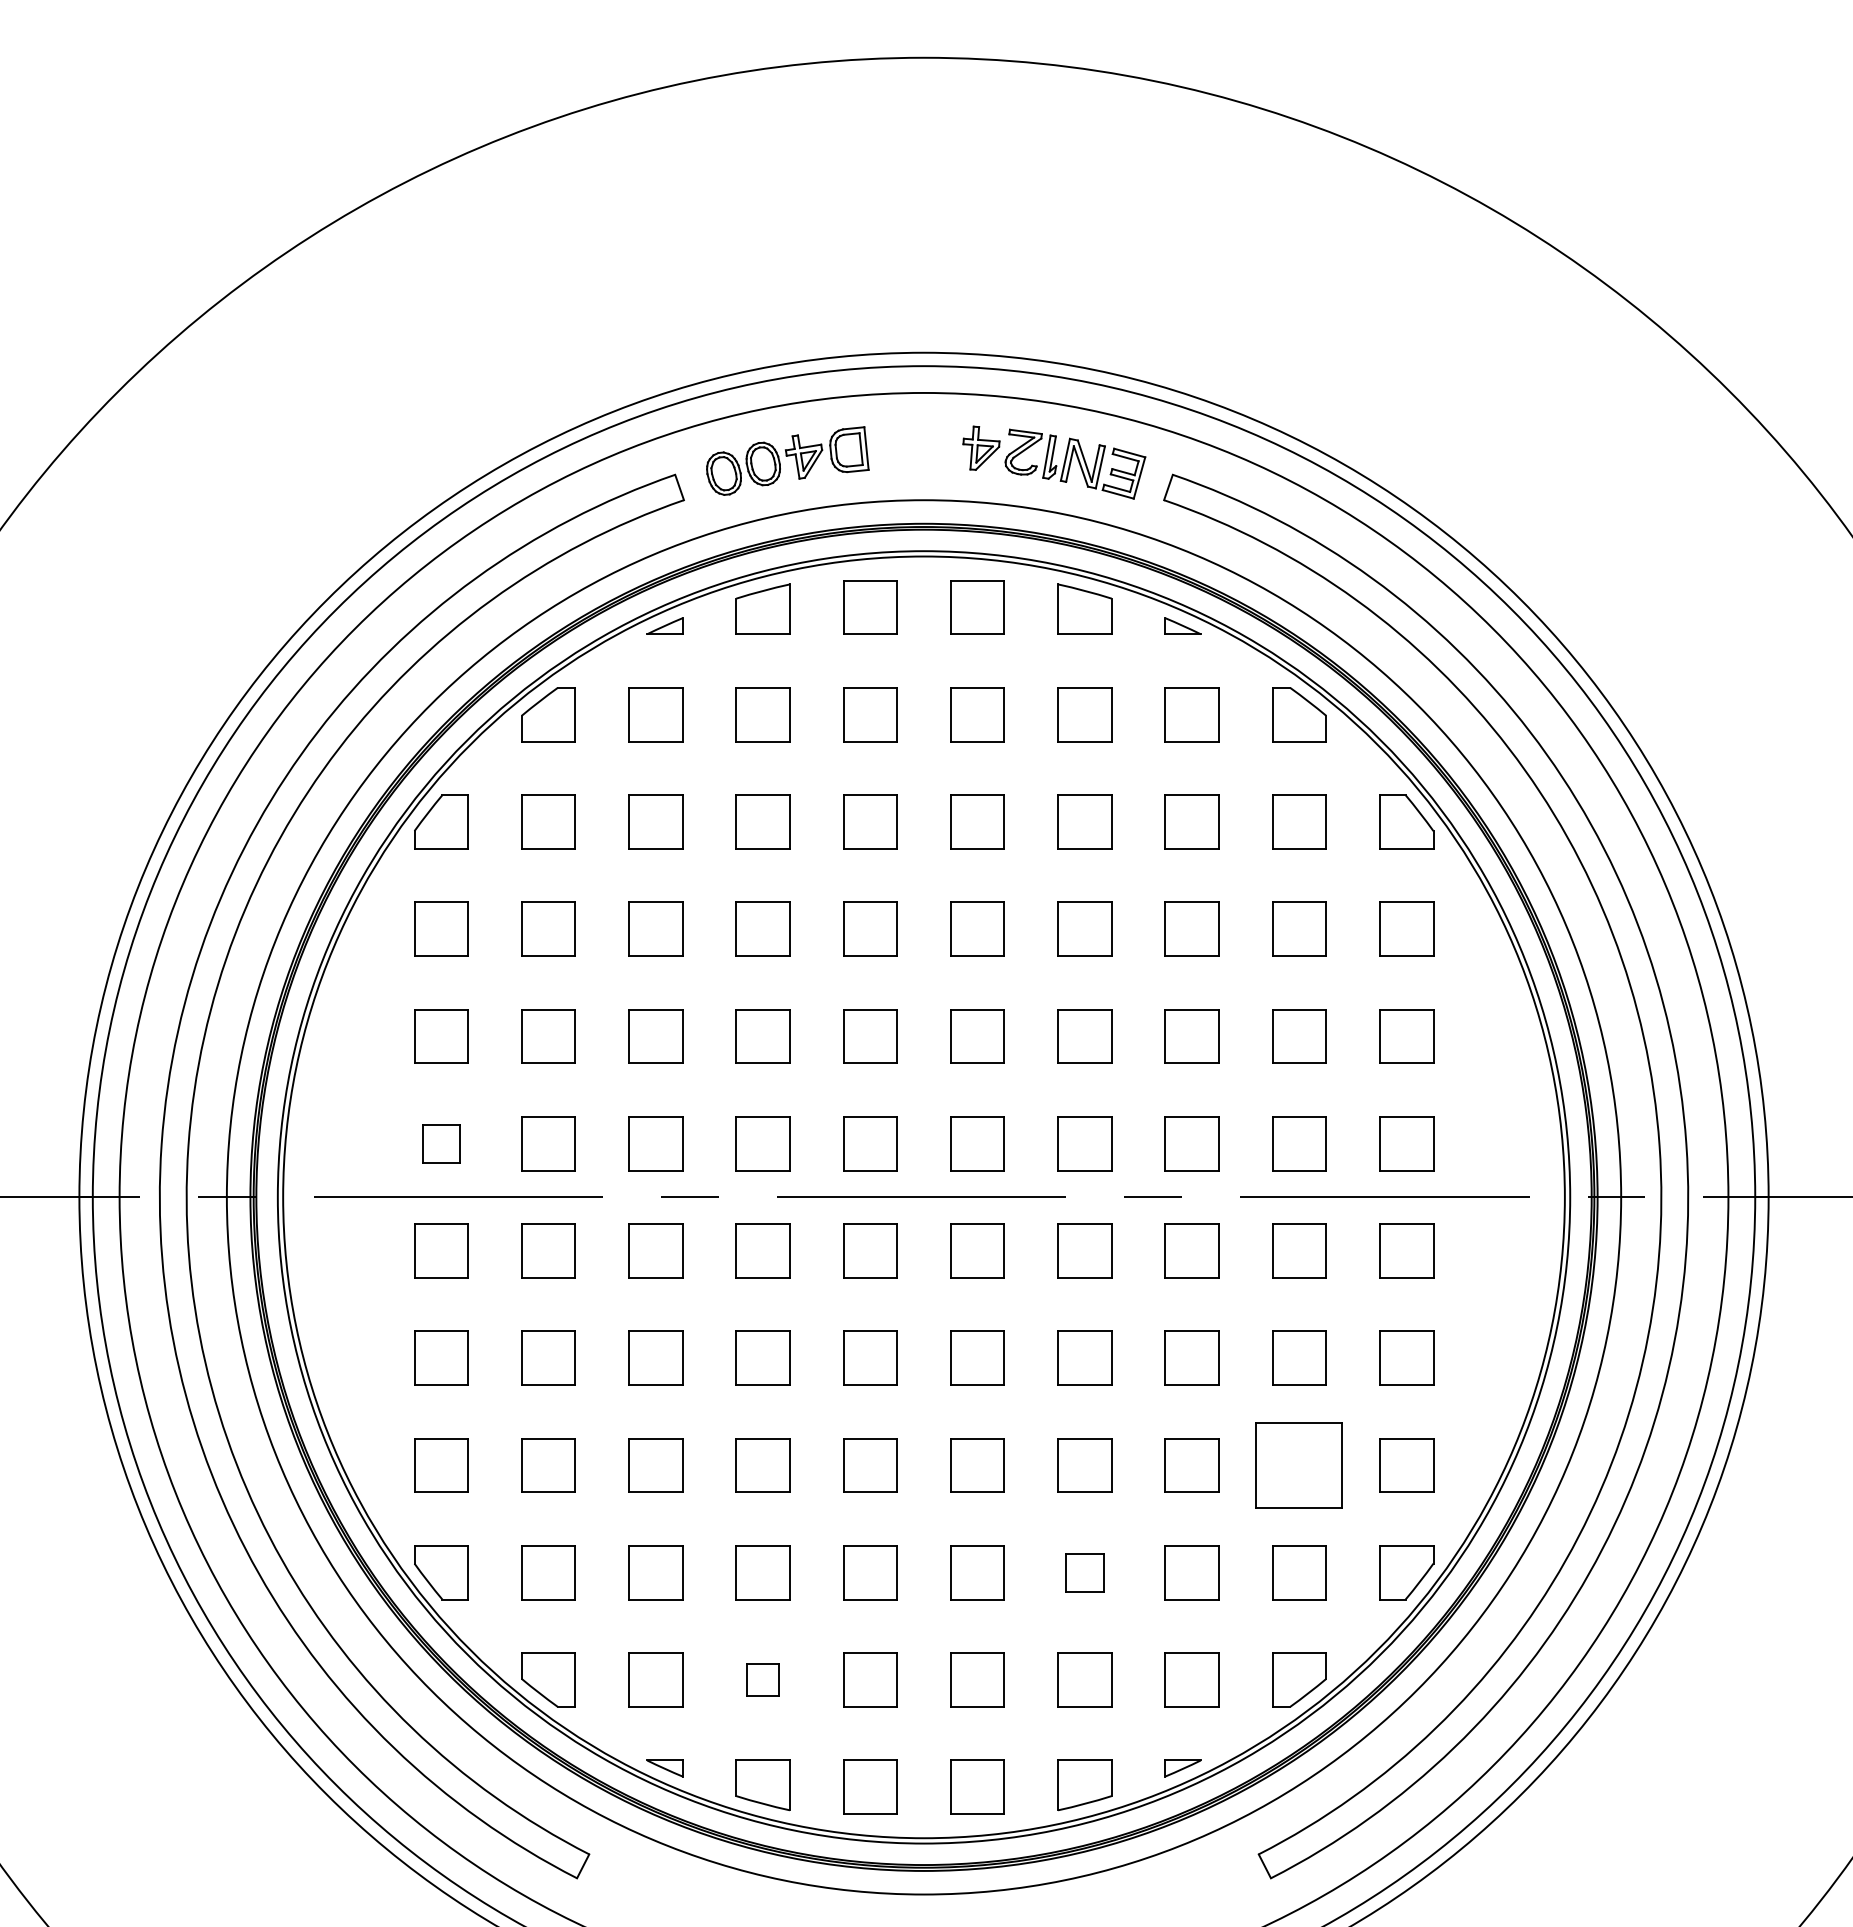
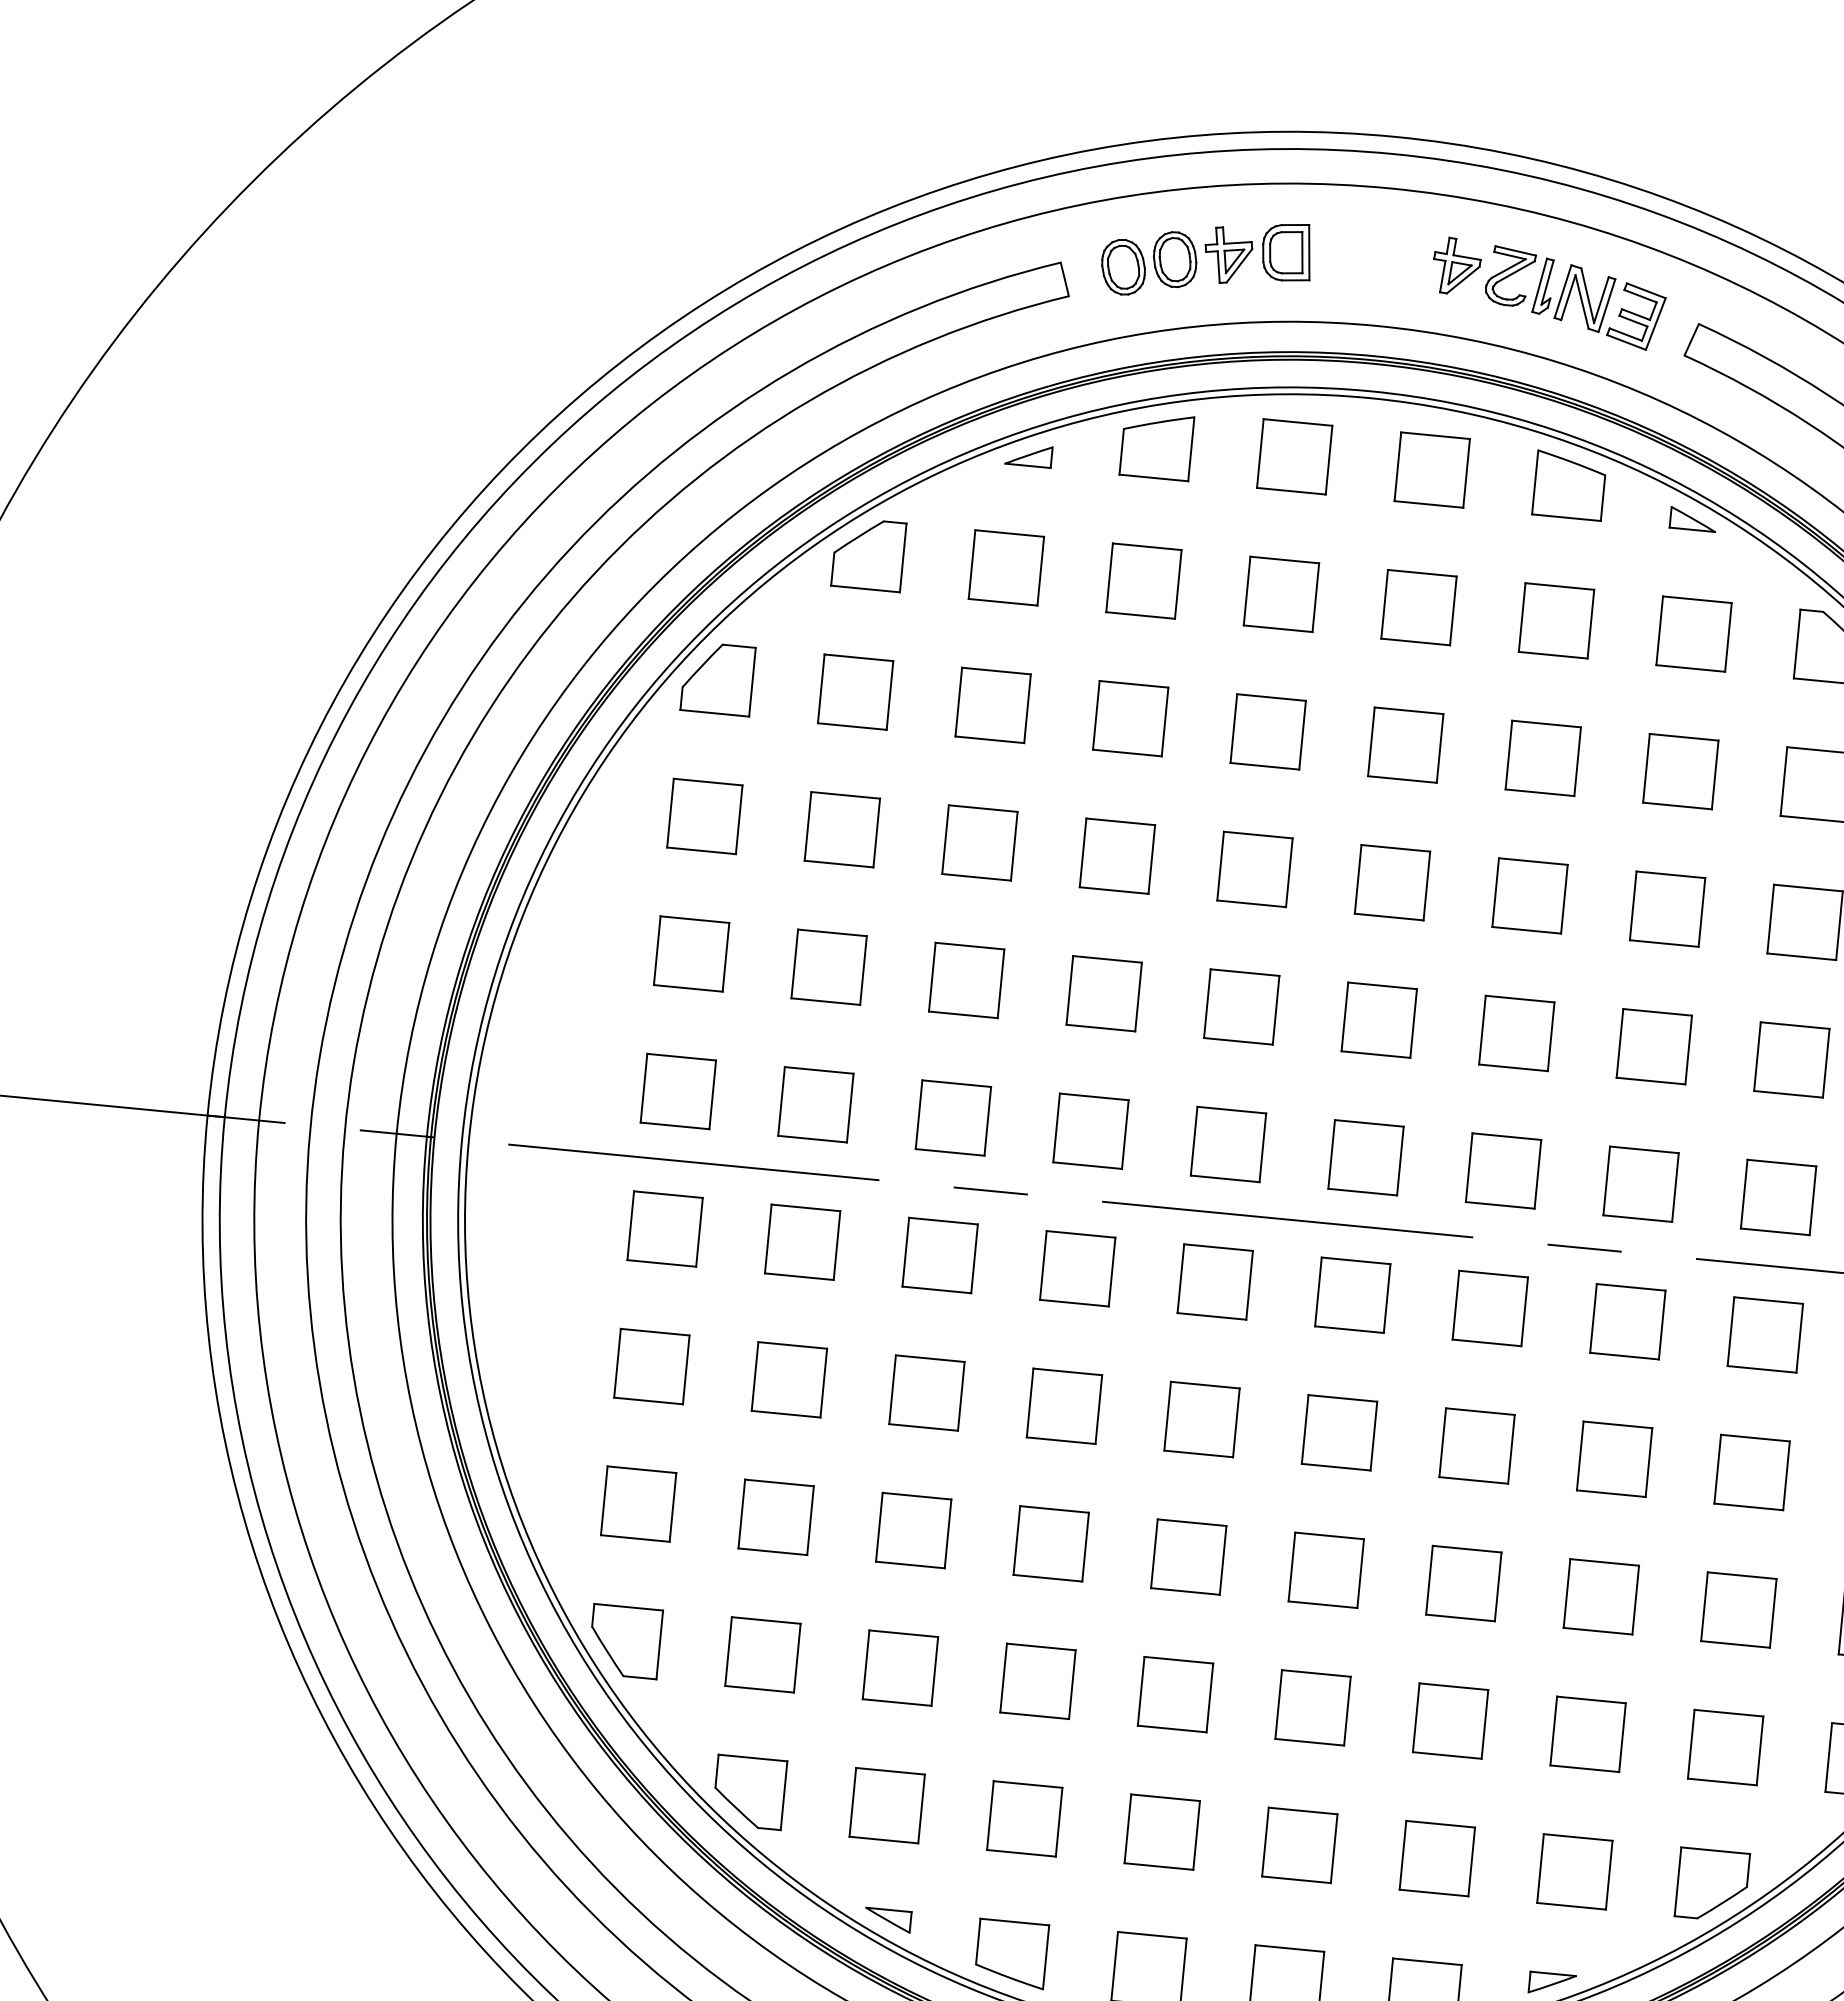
part: (441, 1143) -> (678, 1091), size x1.43
part: (1299, 1465) -> (1738, 1610), size x0.62
part: (1084, 1572) -> (1450, 1720), size x1.43
part: (762, 1679) -> (1023, 1818), size x1.67

